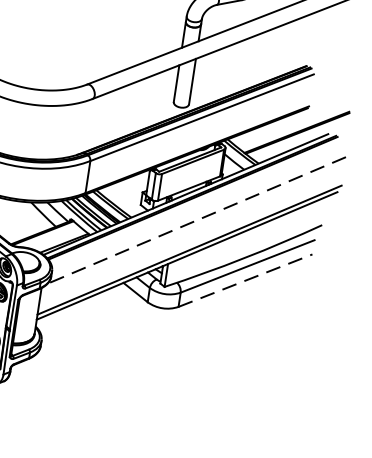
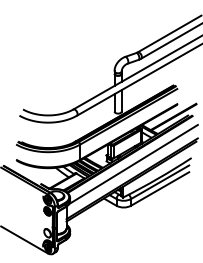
line: (196, 220) -> (133, 164), dashed -> solid
line: (246, 279) -> (160, 188), dashed -> solid

